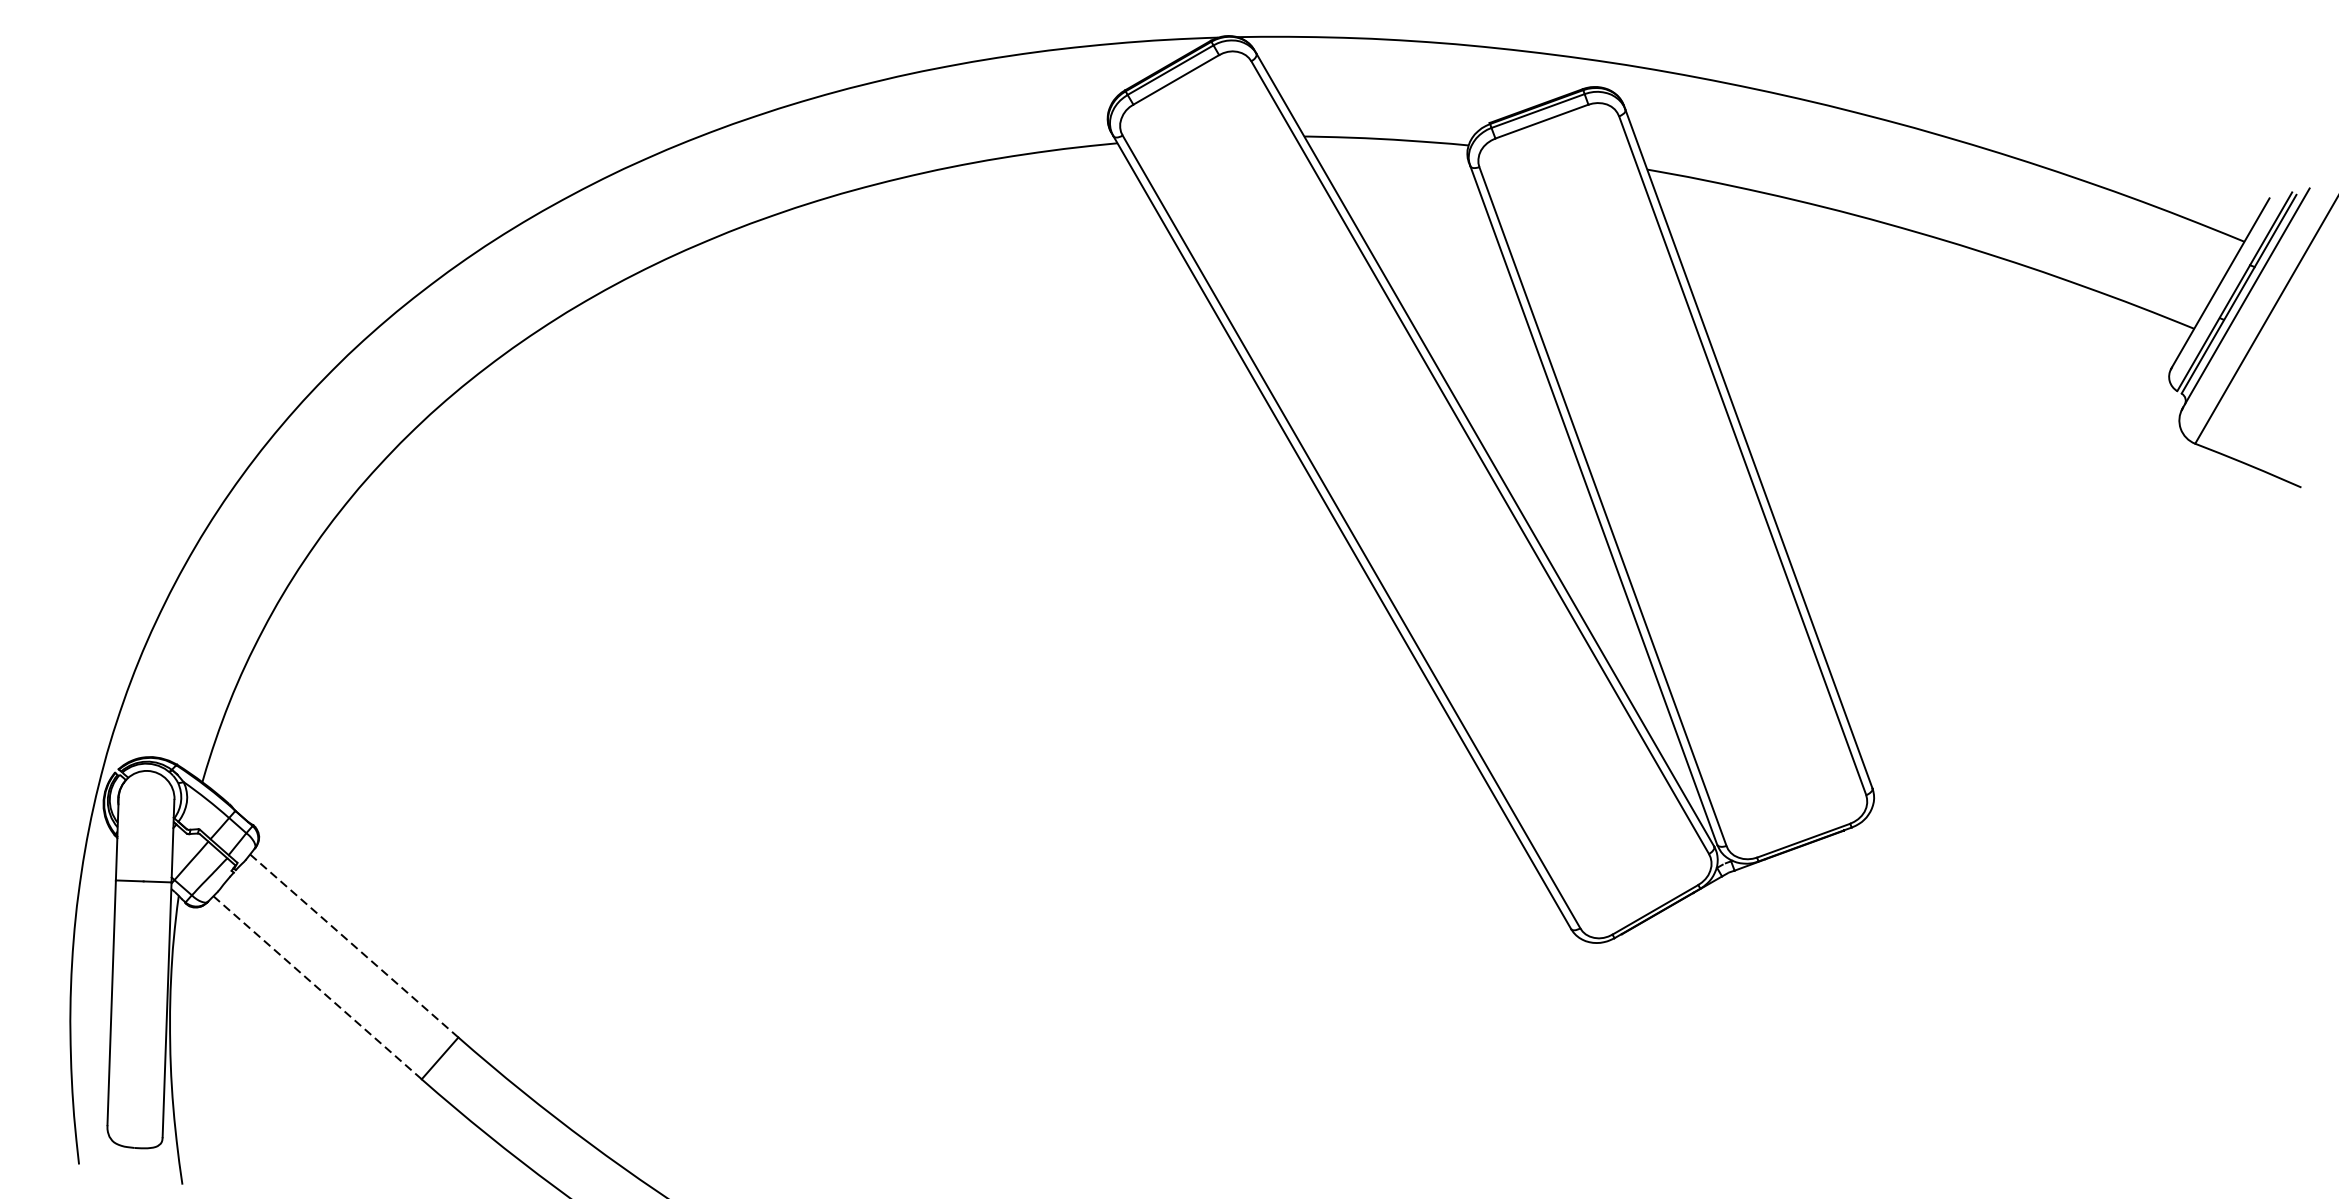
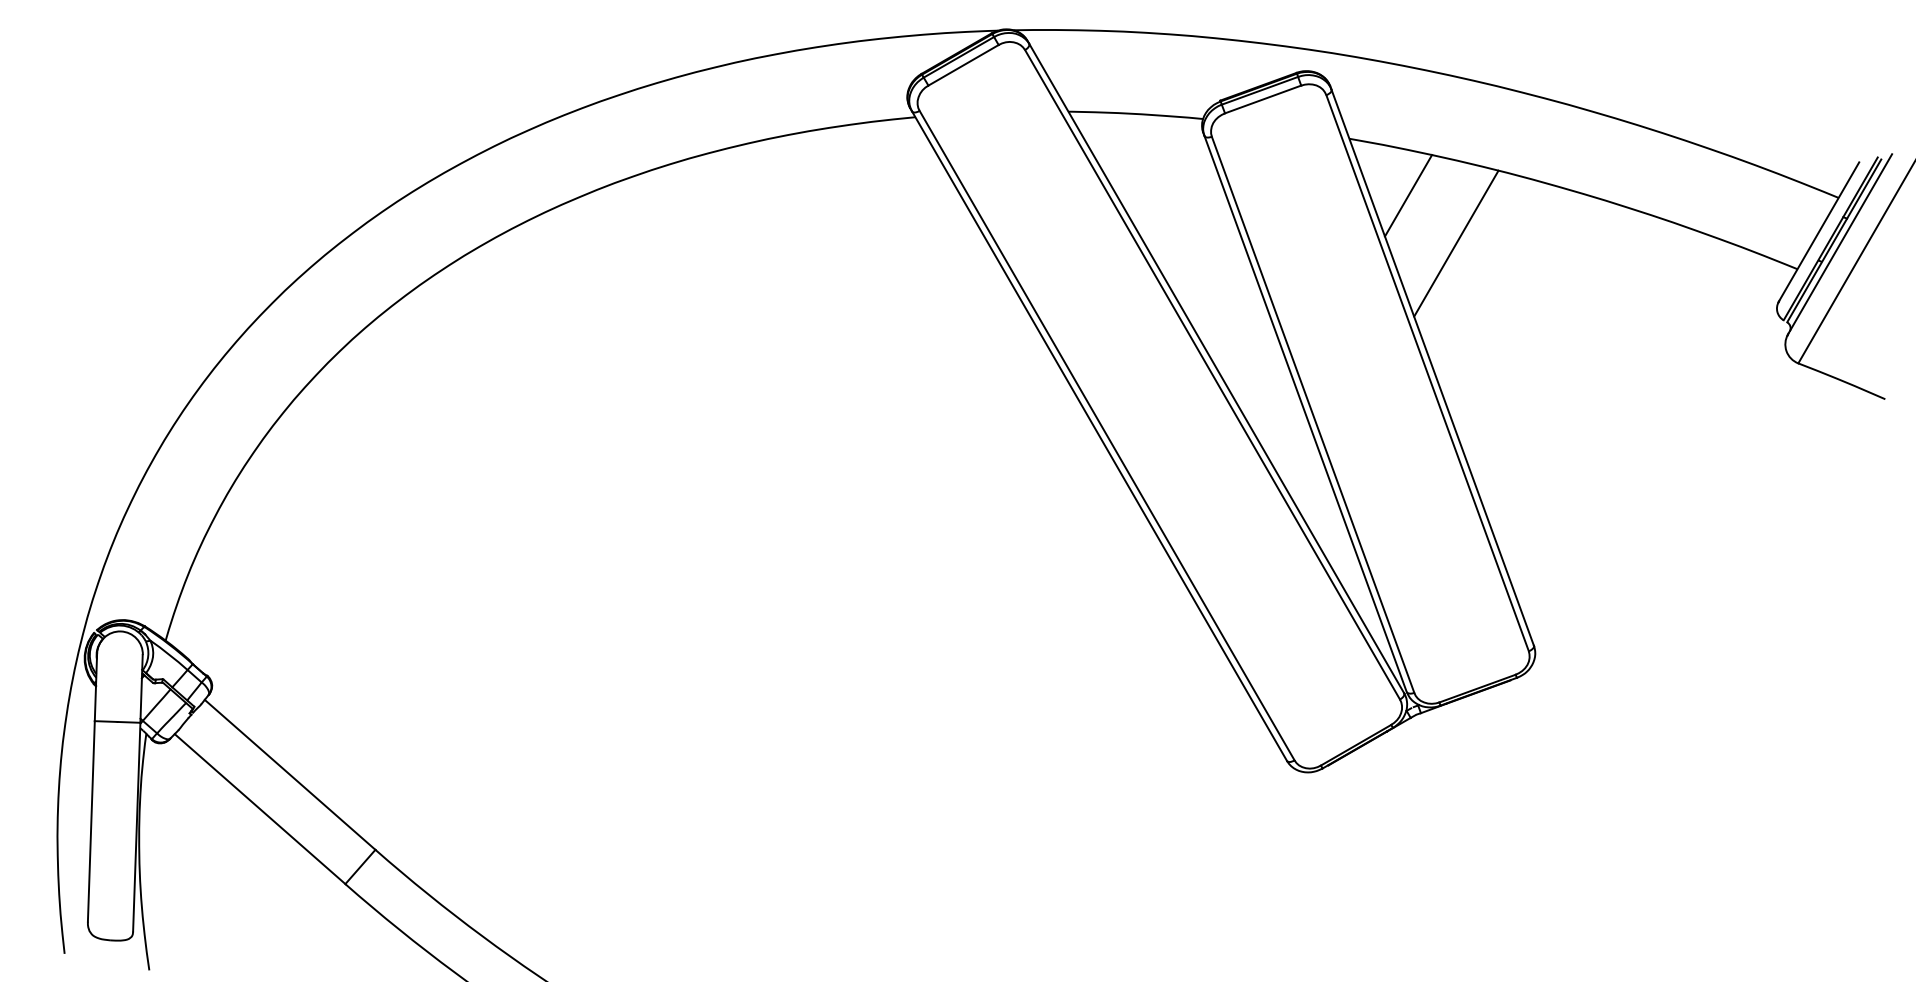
line: (1719, 238) -> (1408, 195), added
line: (1777, 297) -> (1456, 243), added
line: (354, 945) -> (290, 774), dashed -> solid
line: (318, 988) -> (260, 809), dashed -> solid

